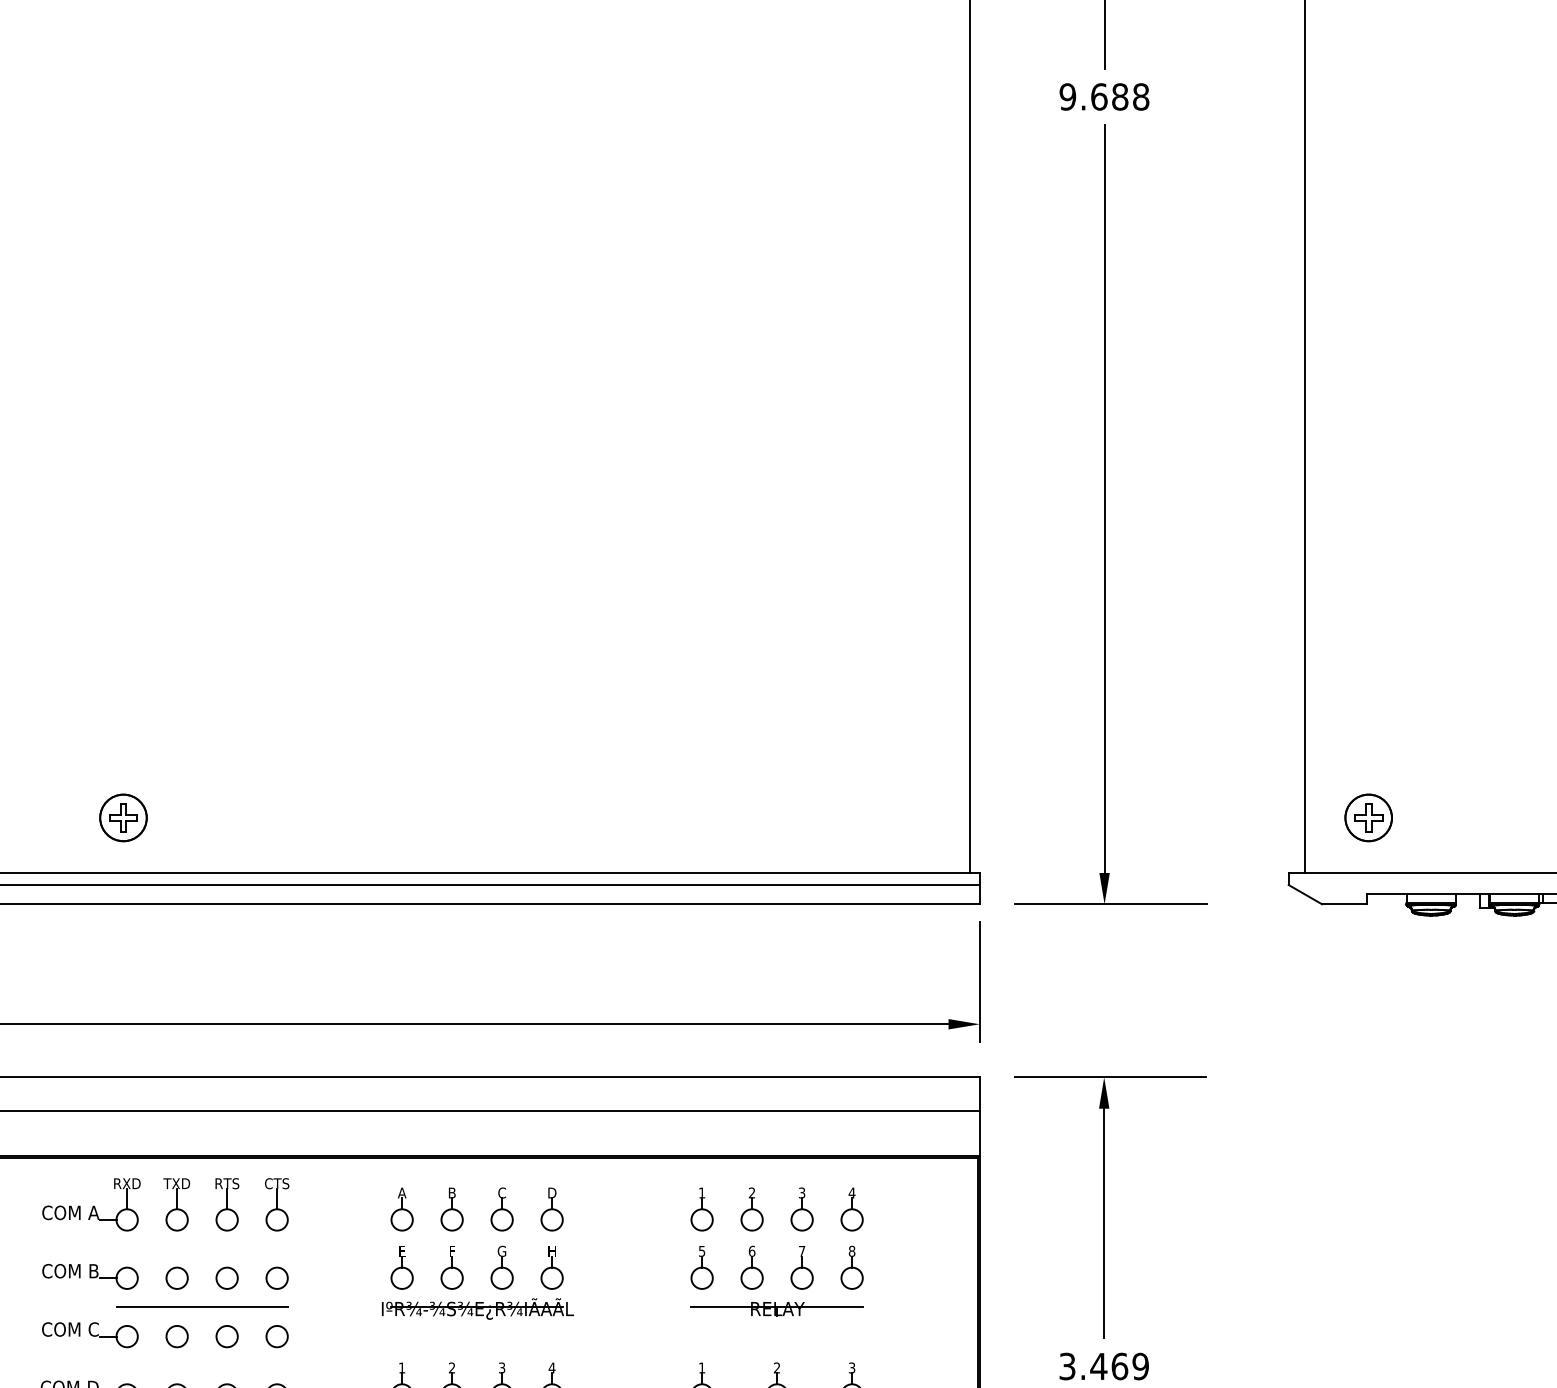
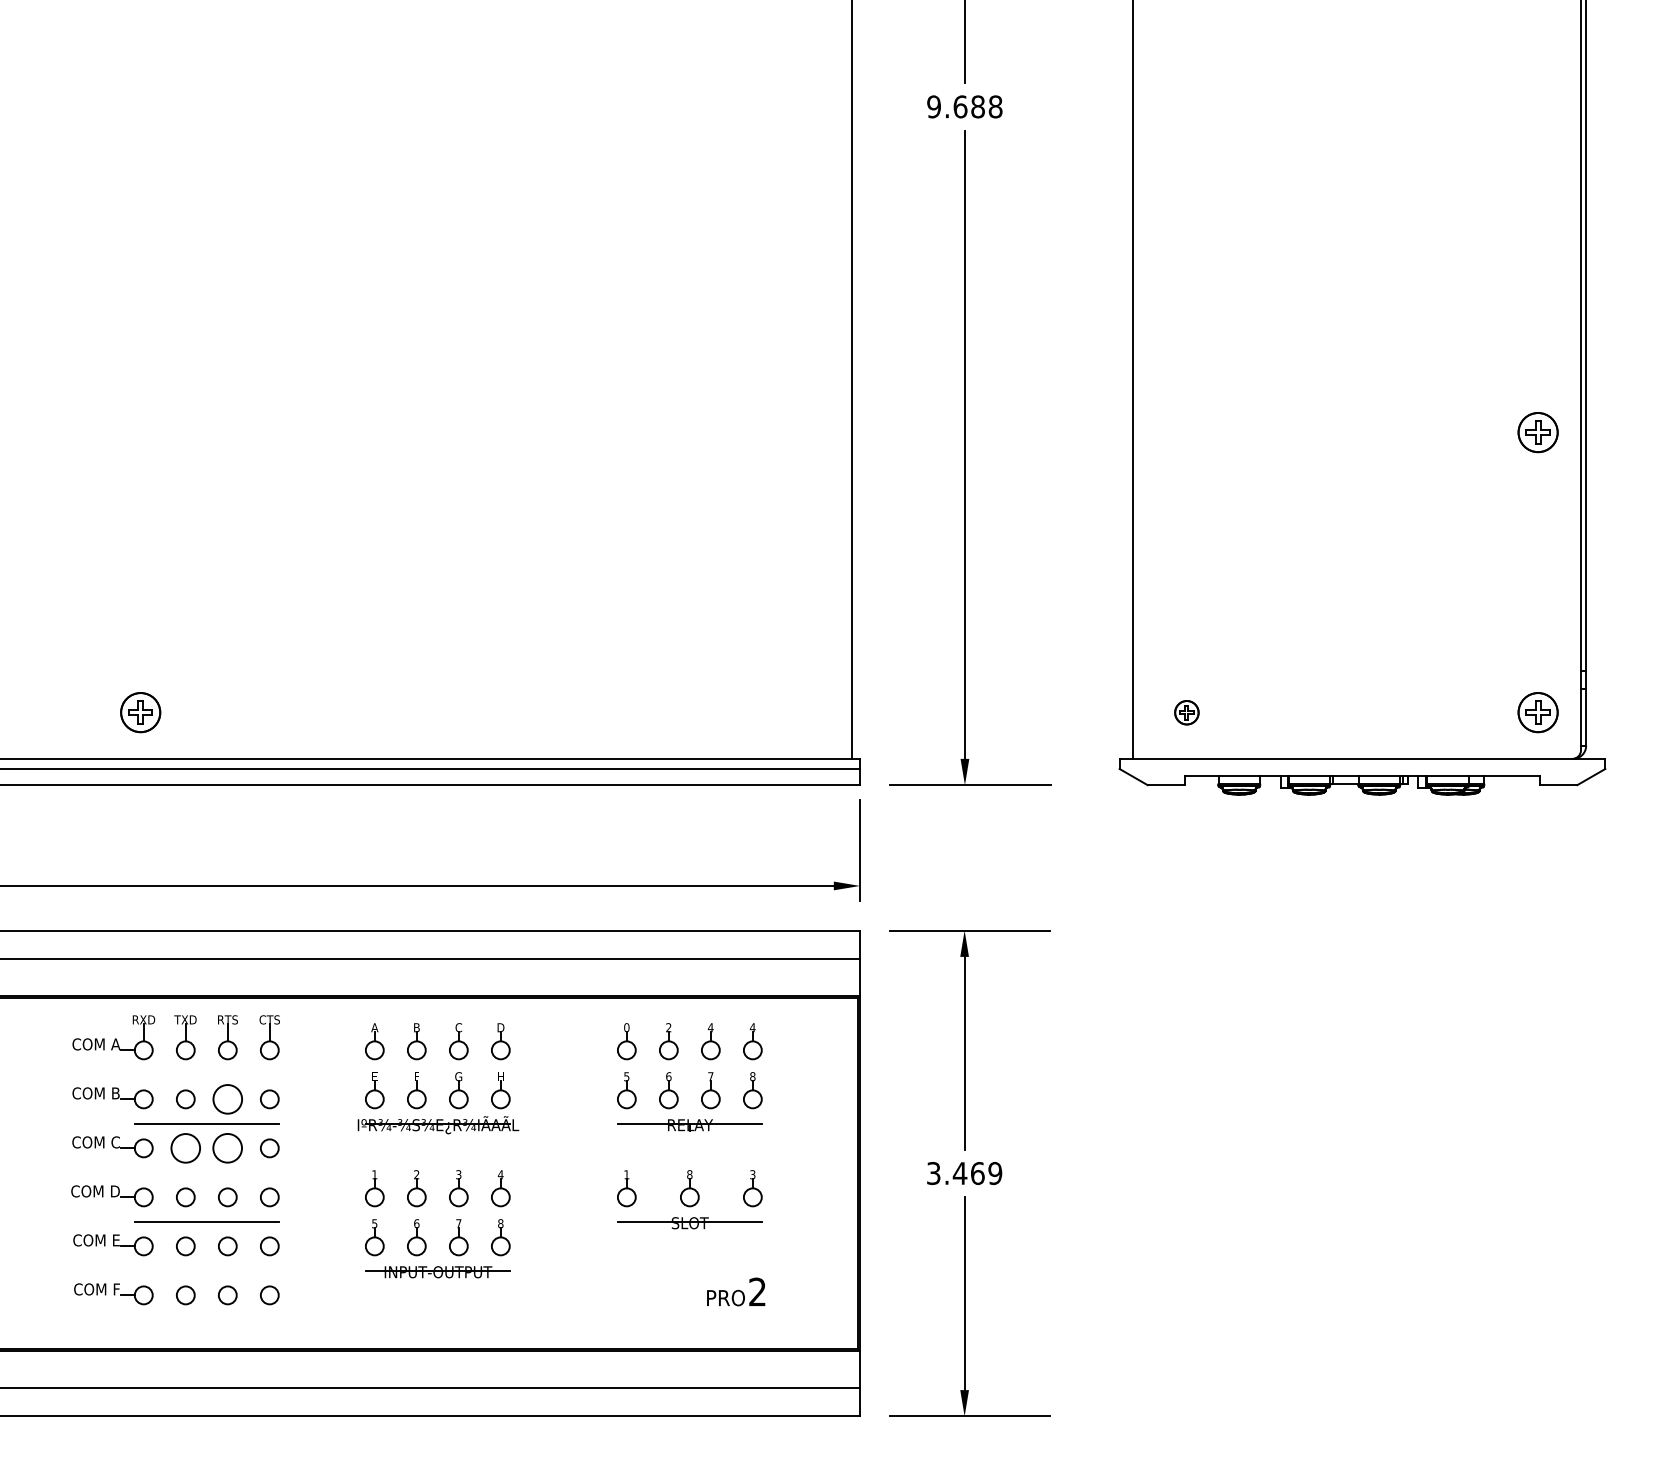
part: (1368, 817) -> (1186, 712), size x0.6
text: (701, 1192) -> (626, 1027), 1 -> 0
text: (801, 1192) -> (710, 1027), 3 -> 4
circle: (226, 1278) -> (227, 1099), size x1.6
circle: (176, 1336) -> (185, 1148), size x1.6
circle: (226, 1336) -> (227, 1148), size x1.6
text: (776, 1367) -> (689, 1174), 2 -> 8

